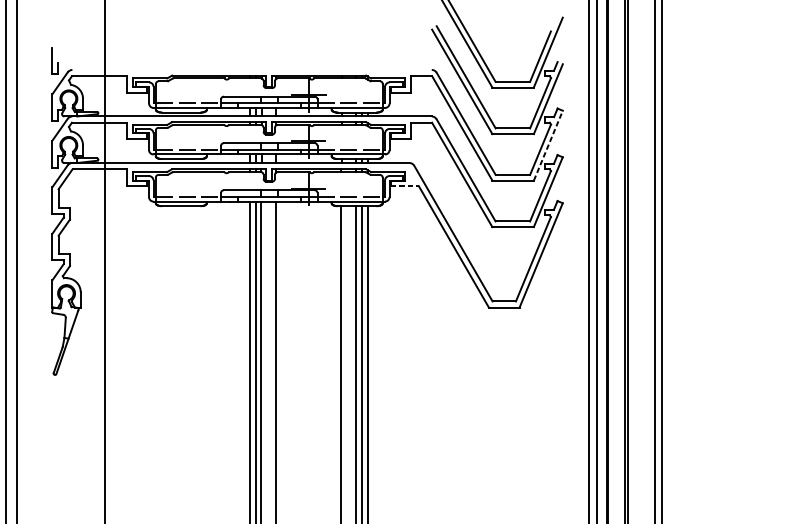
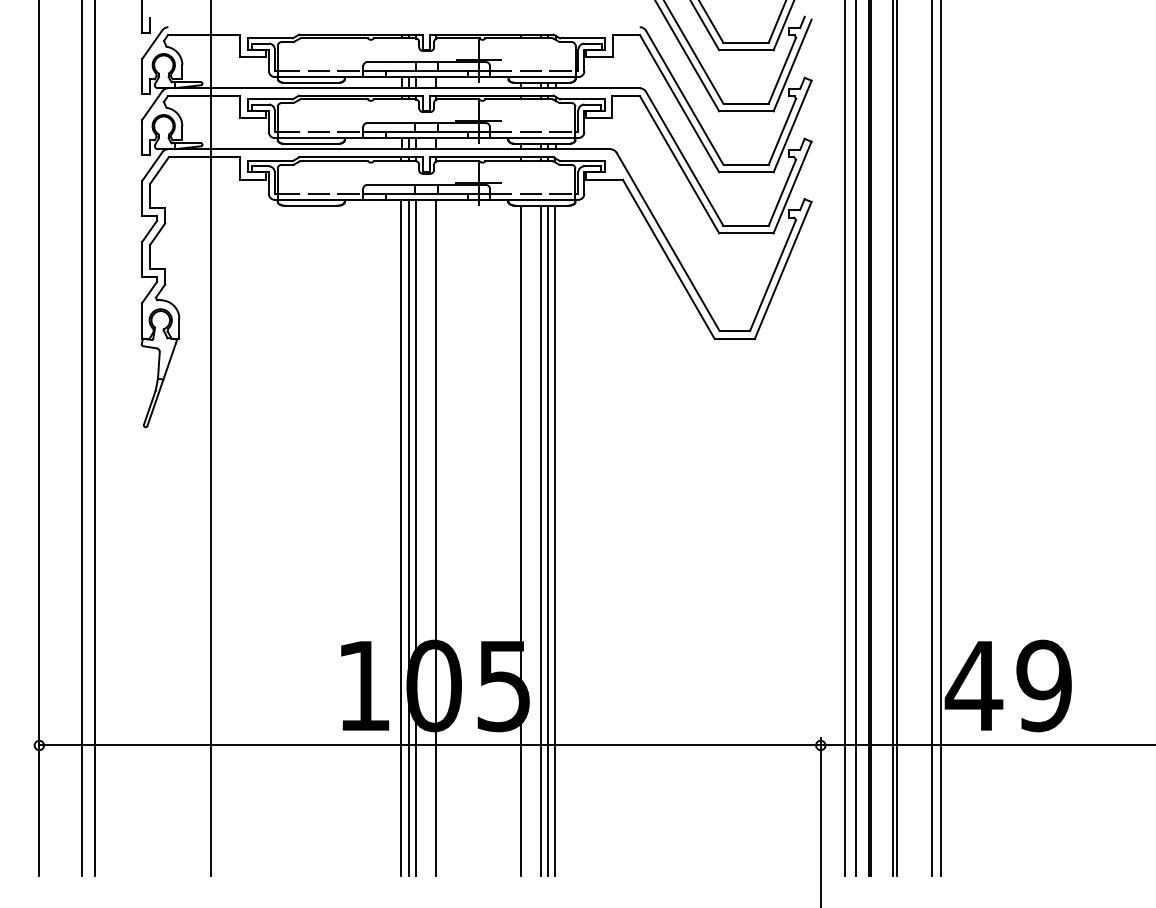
line: (548, 145) -> (792, 126), dashed -> solid
line: (405, 186) -> (605, 179), dashed -> solid

